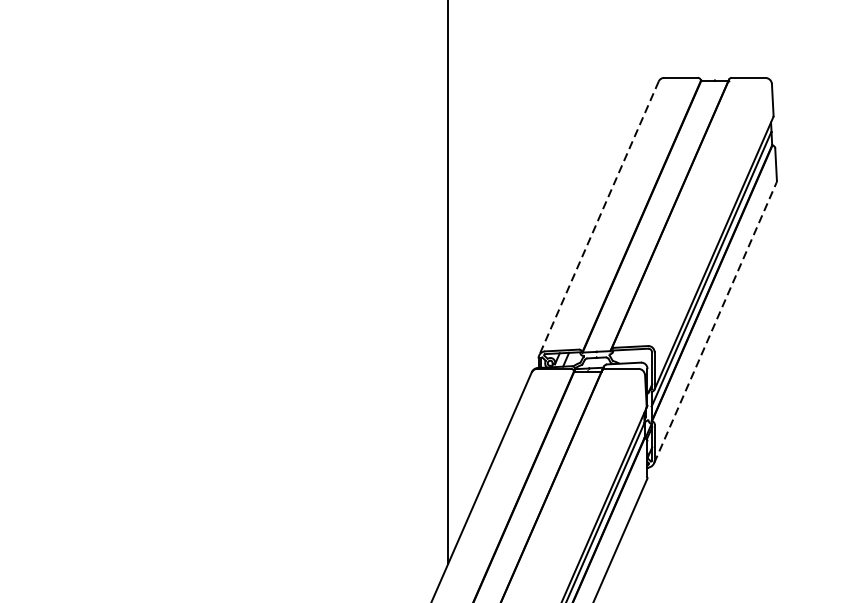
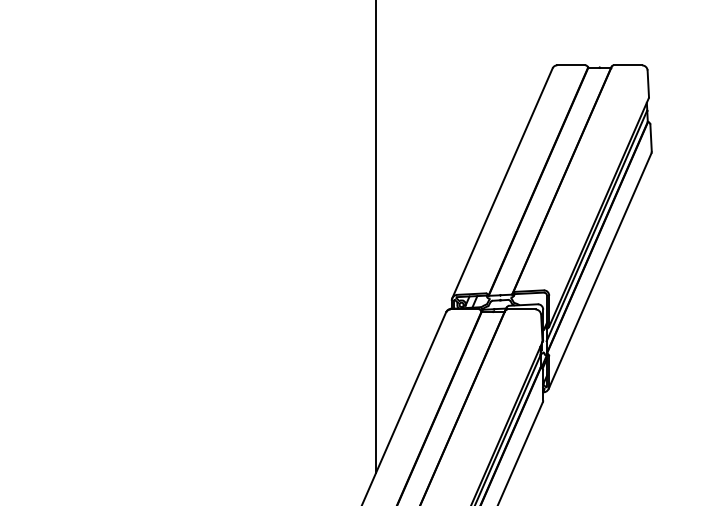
line: (599, 218) -> (502, 183), dashed -> solid
line: (715, 322) -> (600, 270), dashed -> solid

